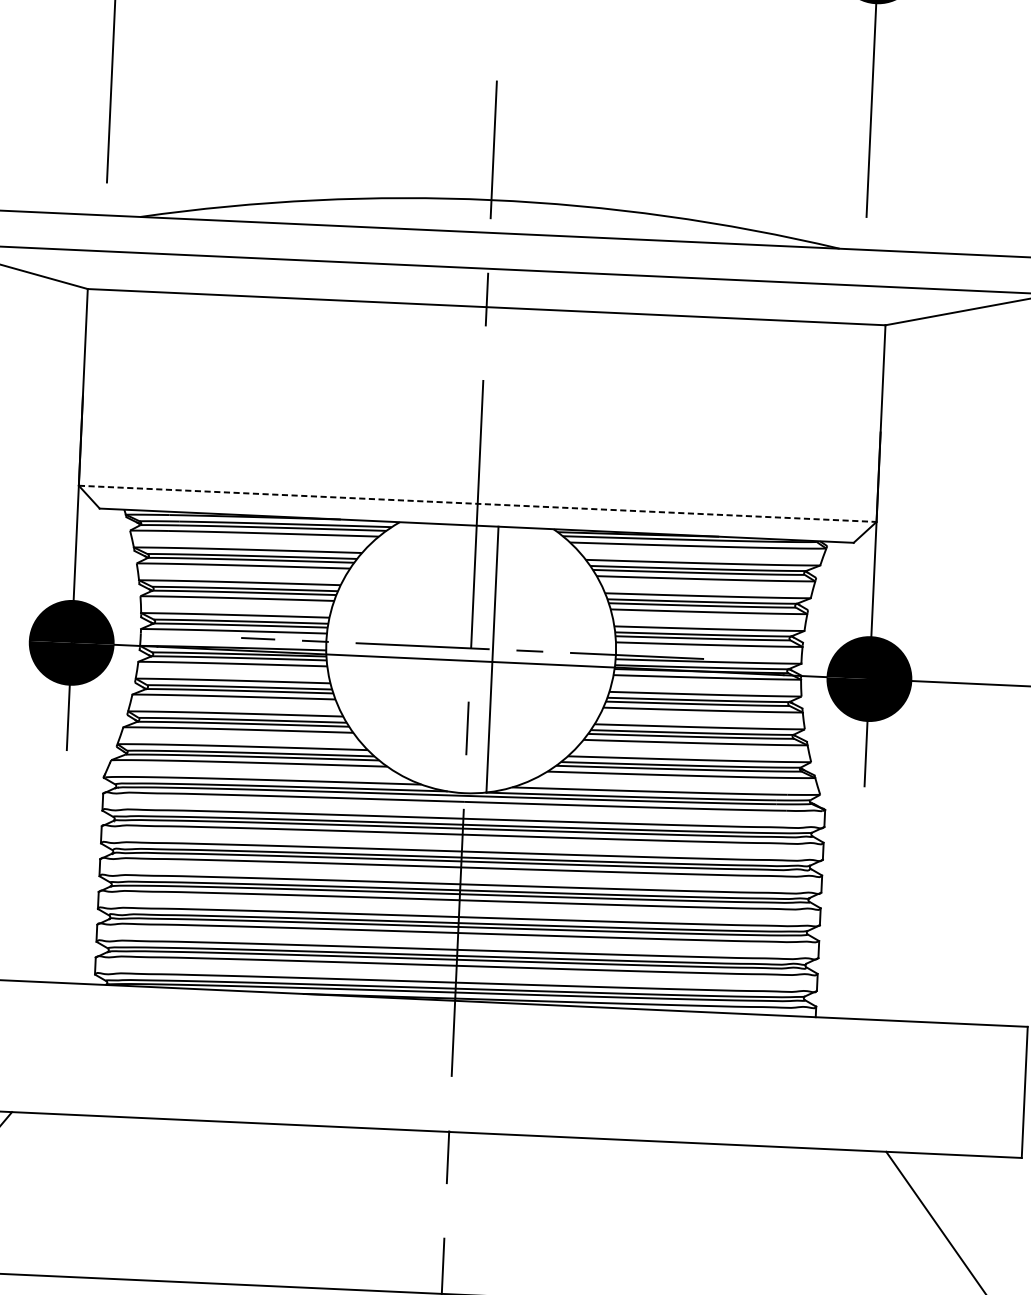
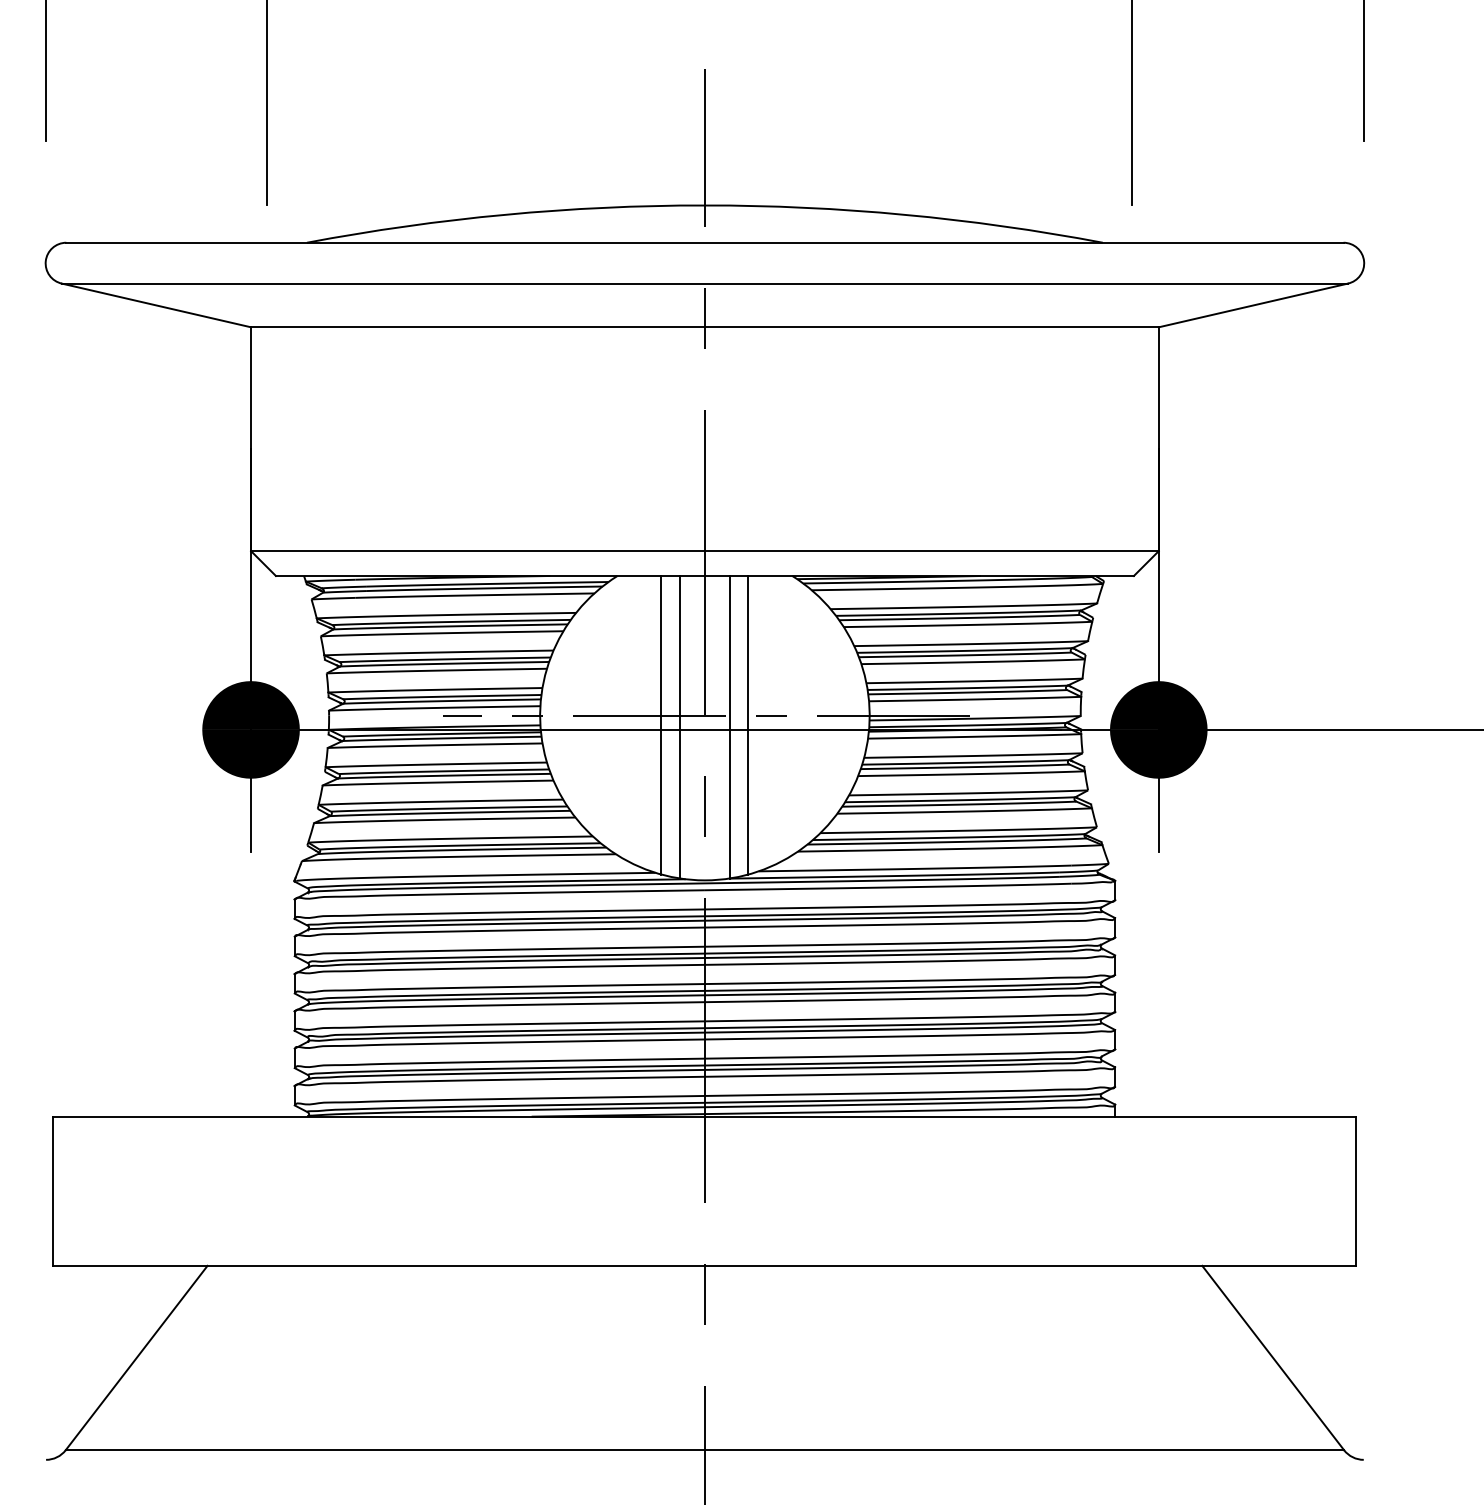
line: (477, 504) -> (704, 551), dashed -> solid
line: (432, 654) -> (661, 724), added
line: (449, 656) -> (680, 726), added
line: (509, 657) -> (748, 724), added

